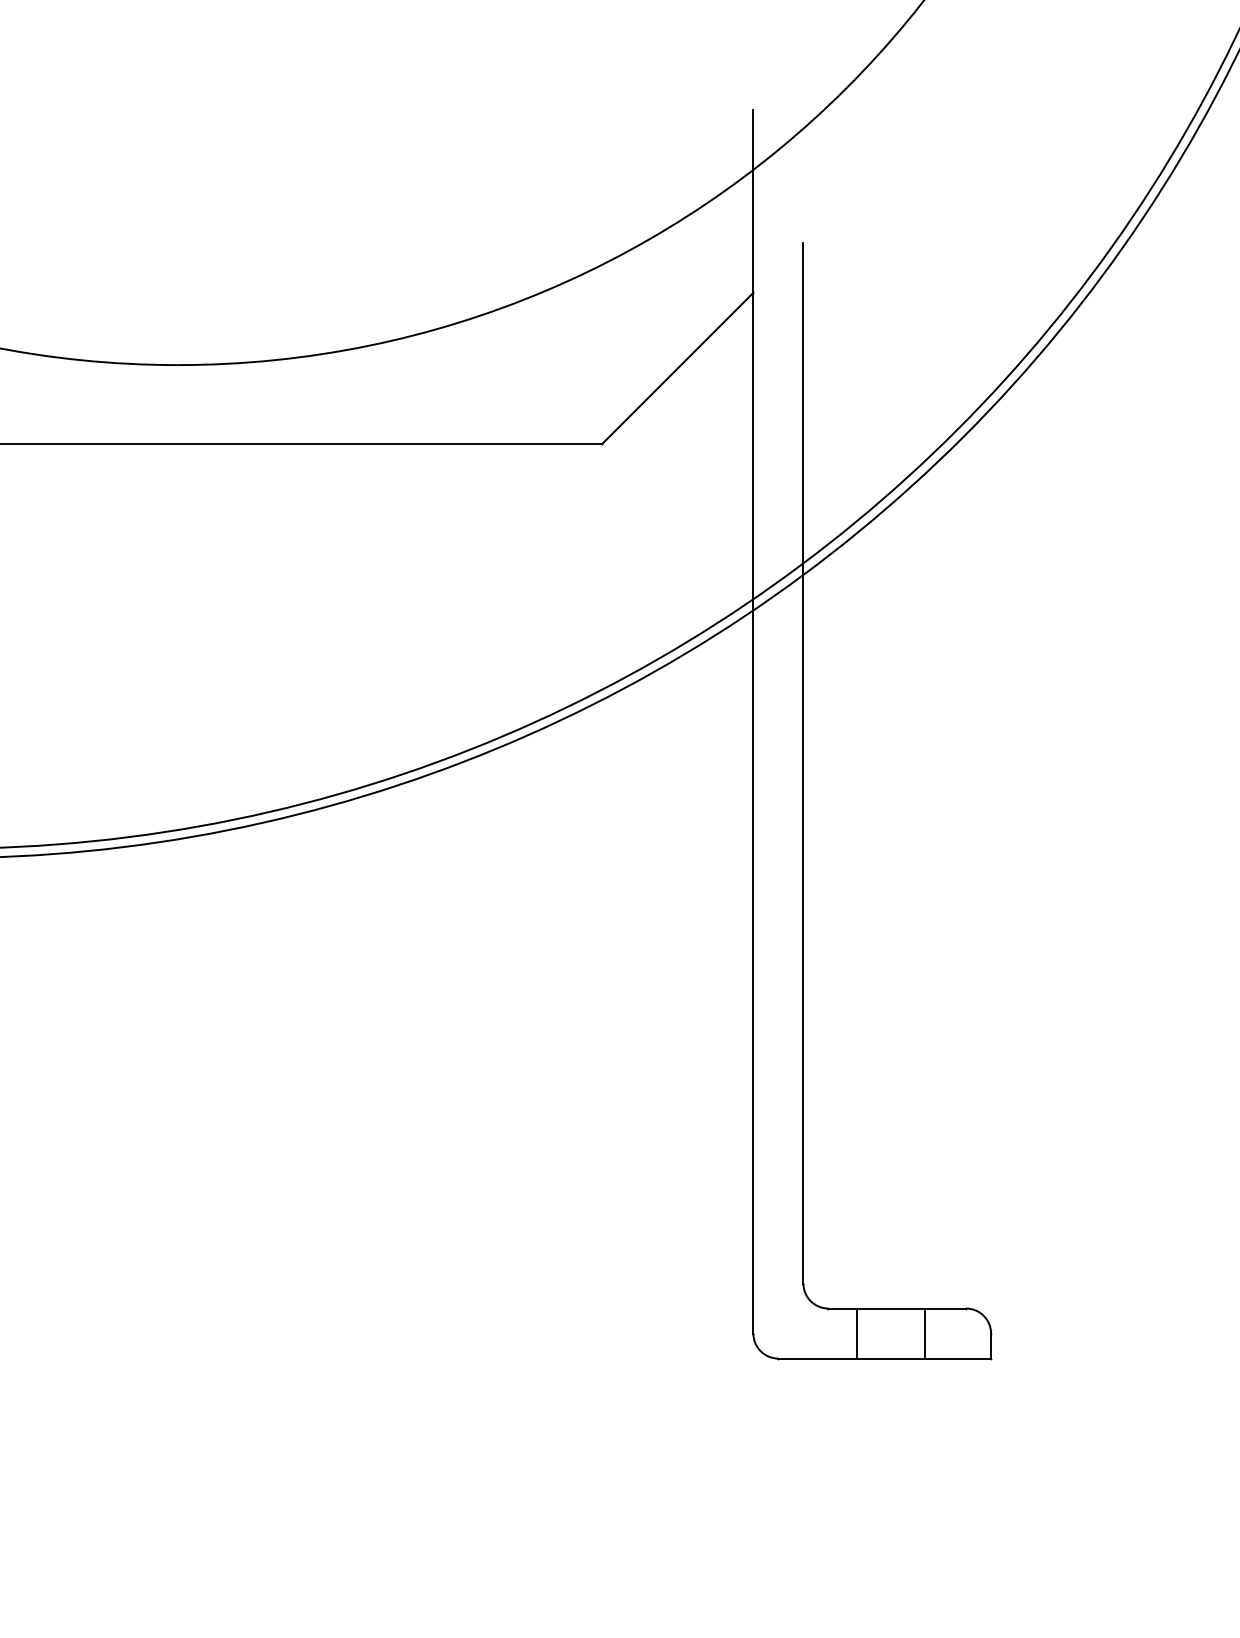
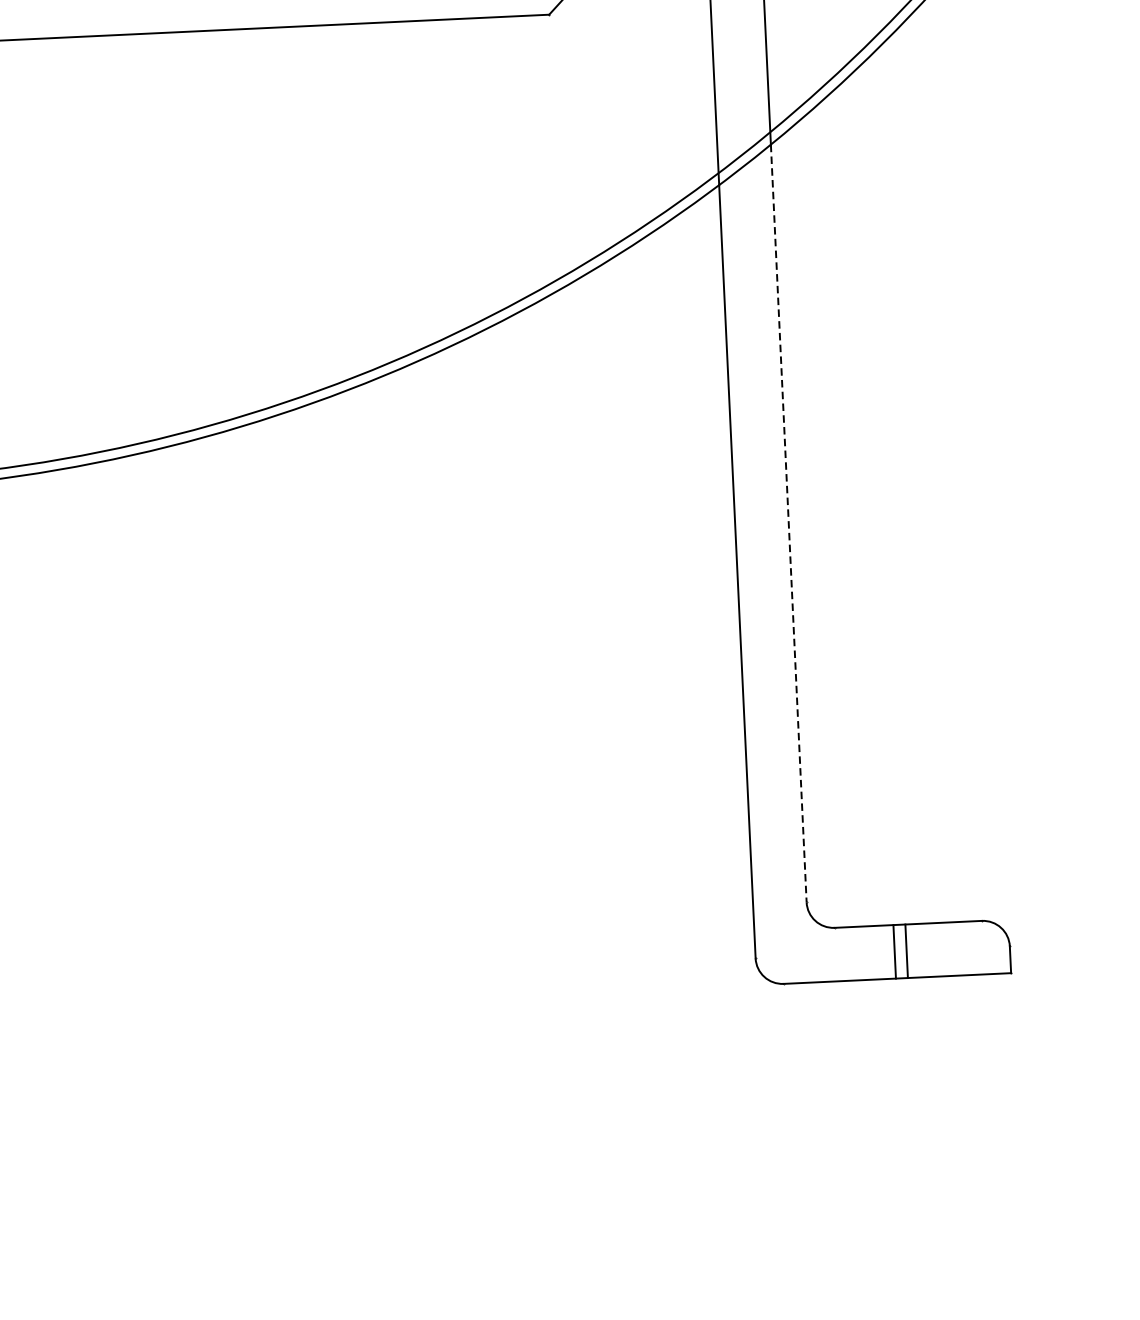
line: (803, 929) -> (788, 523), solid -> dashed
line: (856, 1333) -> (906, 951), moved
line: (925, 1333) -> (894, 951), moved

